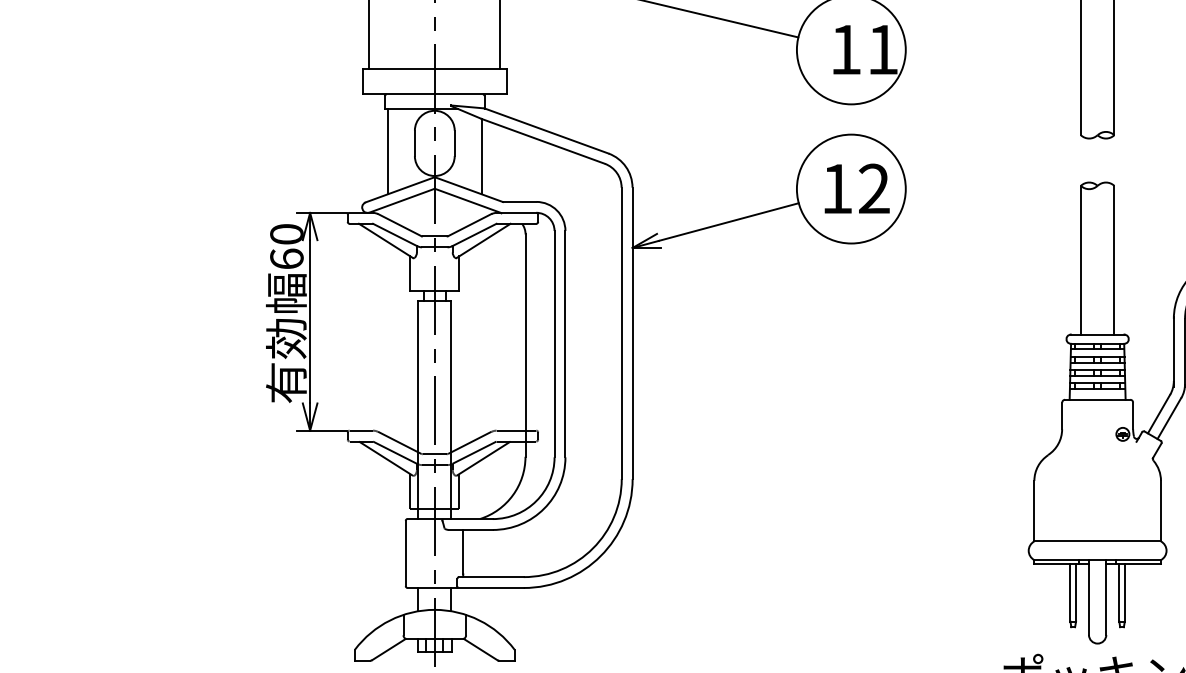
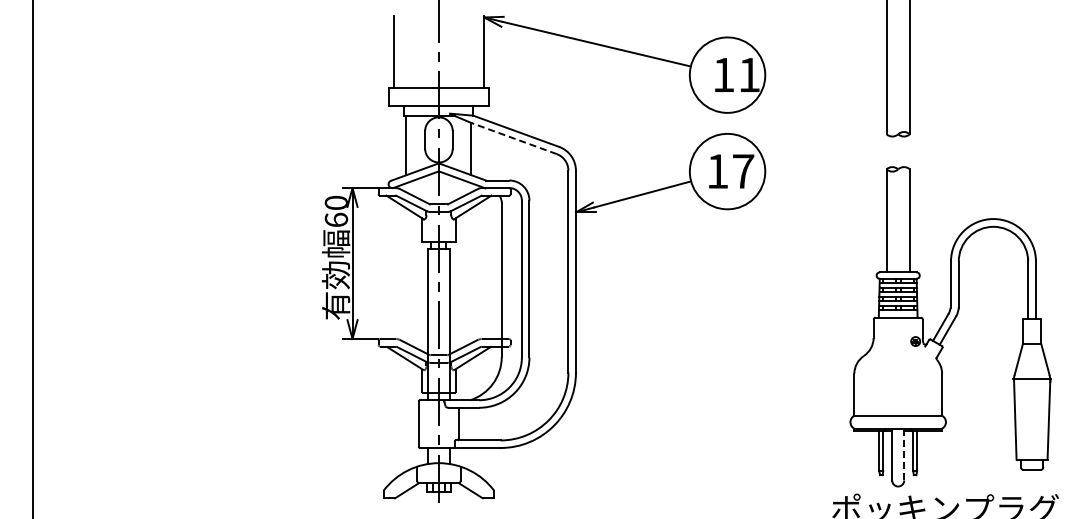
line: (542, 141) -> (513, 138), solid -> dashed
text: (874, 188) -> (743, 171), 12 -> 17
line: (1106, 597) -> (904, 454), solid -> dashed

